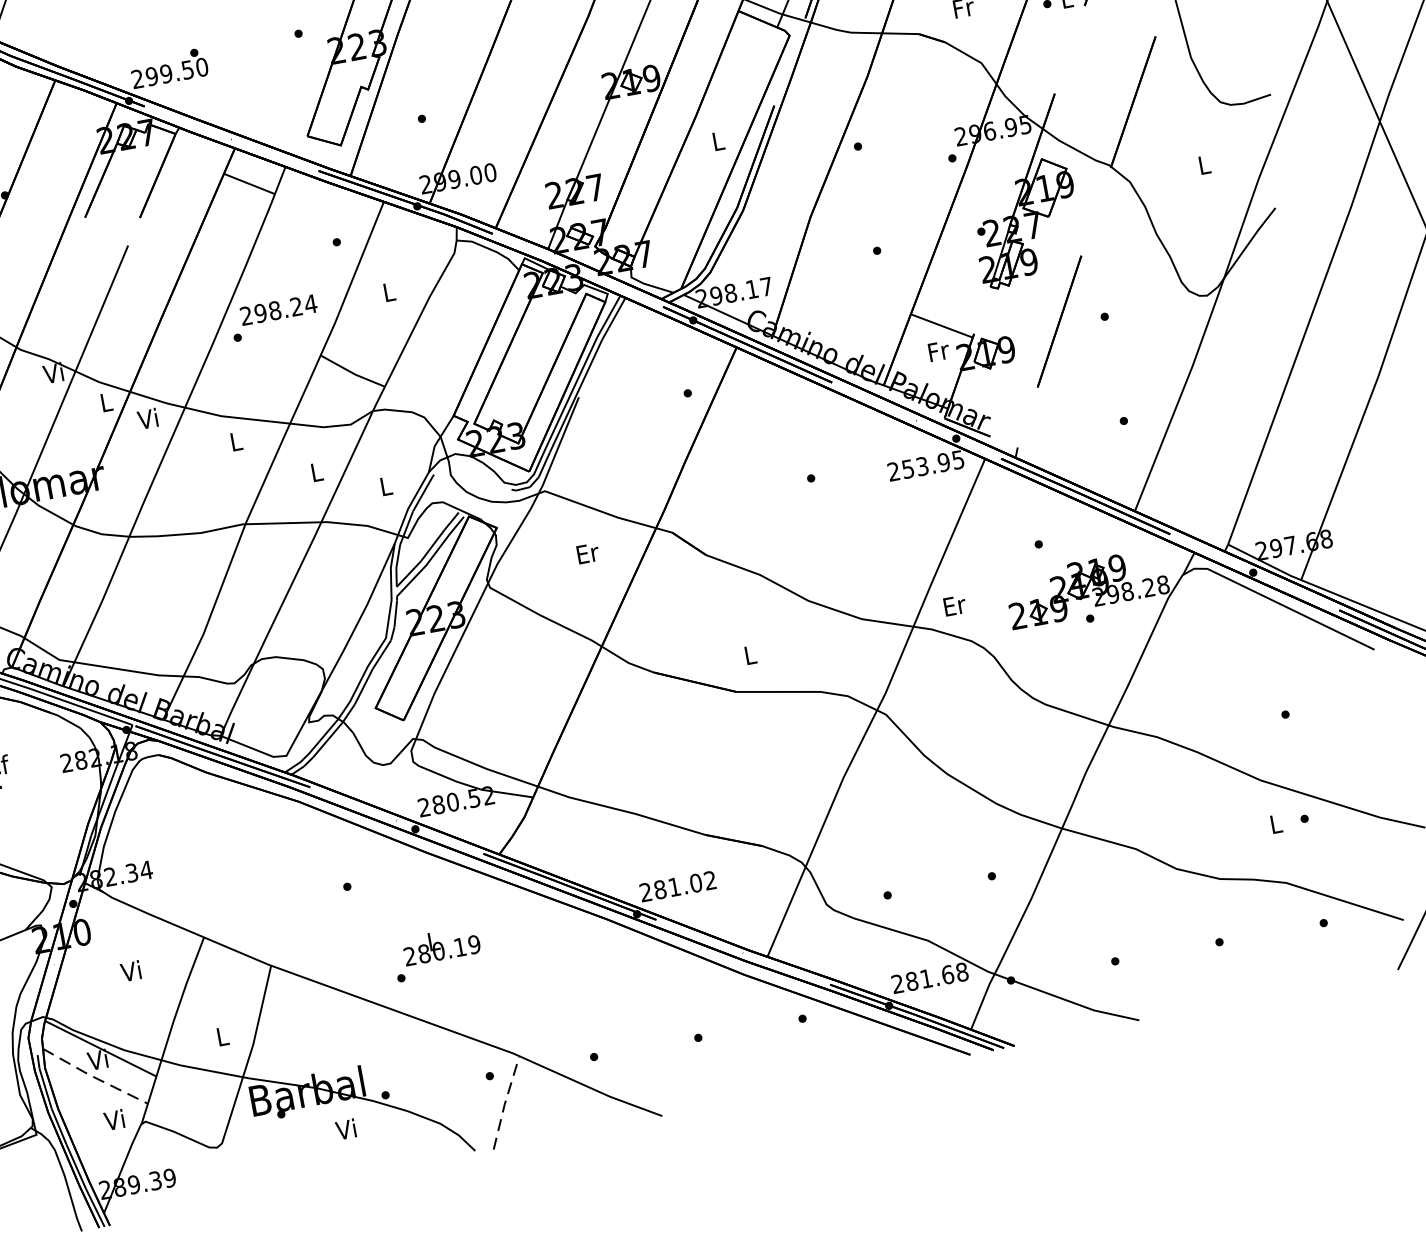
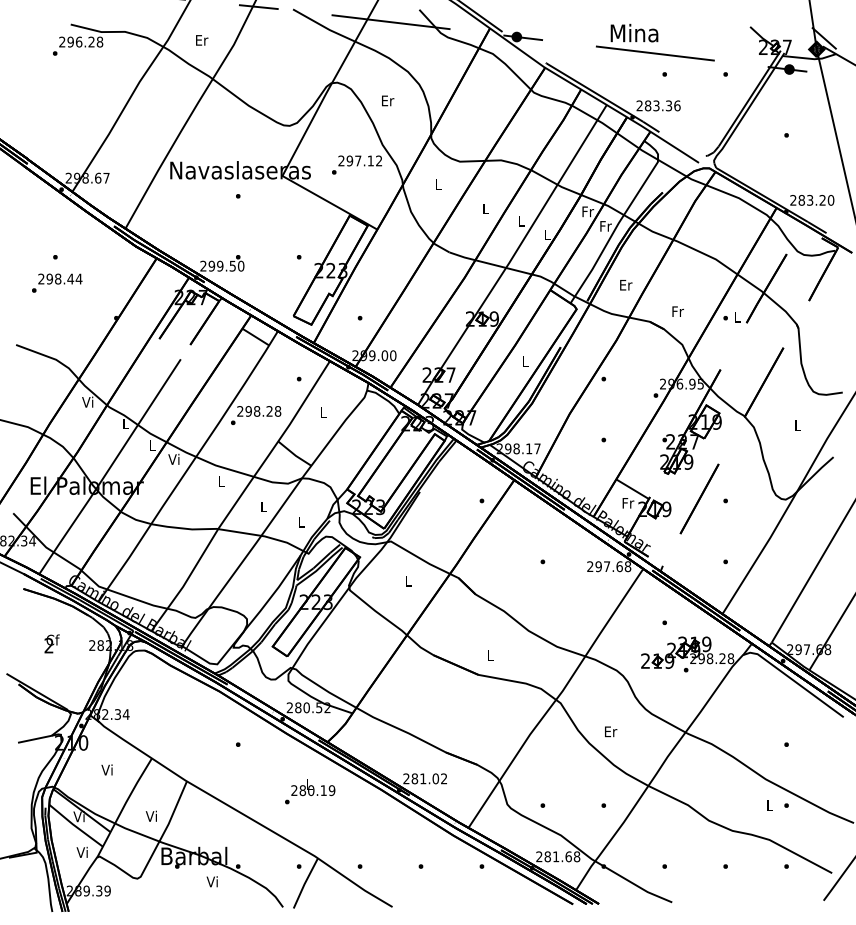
text: (309, 304) -> (277, 411), 298.24 -> 298.28
text: (51, 373) -> (124, 423), Vi -> L
text: (933, 464) -> (613, 566), 253.95 -> 297.68
text: (587, 552) -> (408, 580), Er -> L
text: (955, 605) -> (611, 731), moved
text: (437, 952) -> (310, 791), moved
text: (219, 1035) -> (150, 815), L -> Vi
line: (94, 1077) -> (75, 826), dashed -> solid
line: (504, 1103) -> (304, 883), dashed -> solid

